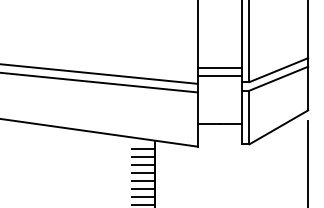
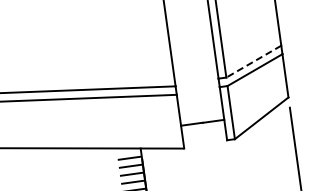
line: (219, 67) -> (194, 67), removed
line: (278, 70) -> (253, 62), solid -> dashed
line: (219, 76) -> (195, 76), removed

